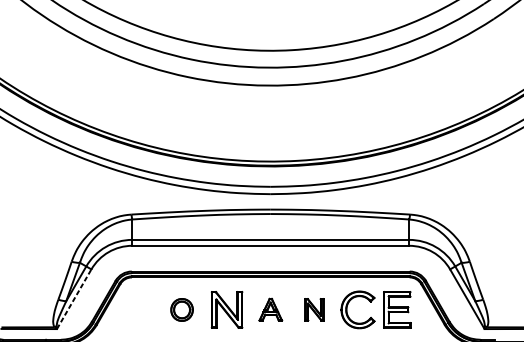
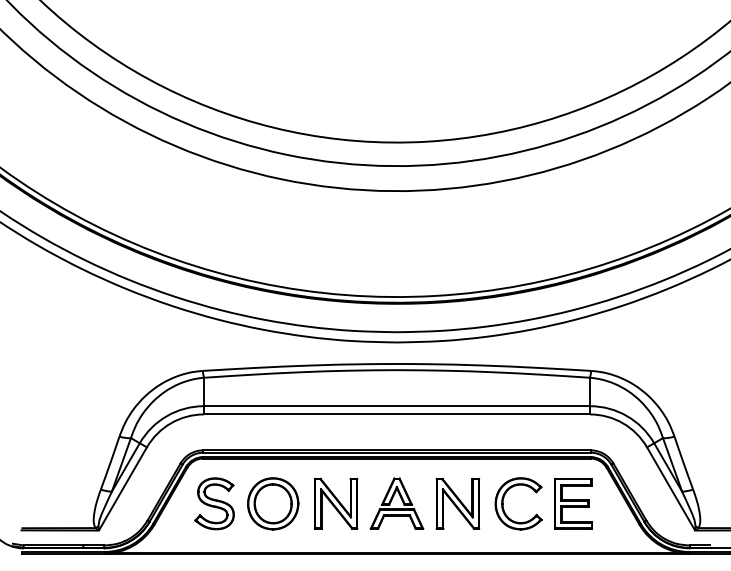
line: (74, 298) -> (123, 488), dashed -> solid
part: (139, 309) -> (214, 503), added
part: (182, 309) -> (273, 503), size x1.67
part: (270, 309) -> (396, 503), size x1.67
part: (314, 309) -> (457, 503), size x1.67

